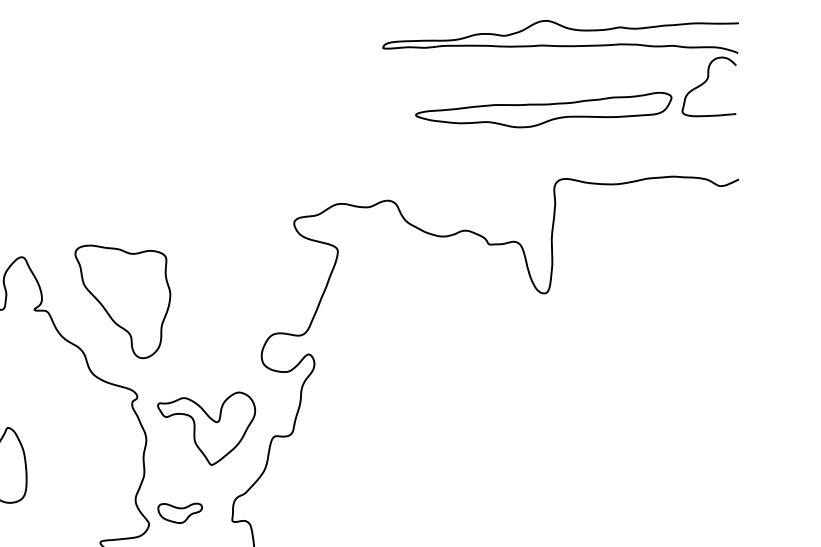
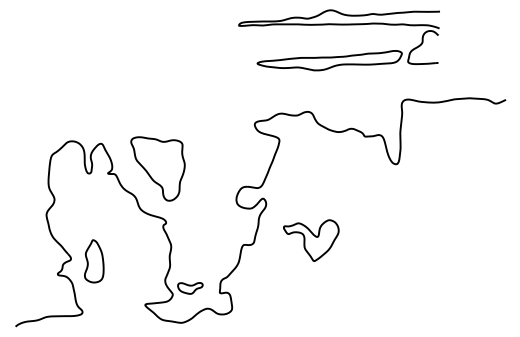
part: (559, 47) -> (338, 25), moved
part: (206, 428) -> (311, 240), moved

